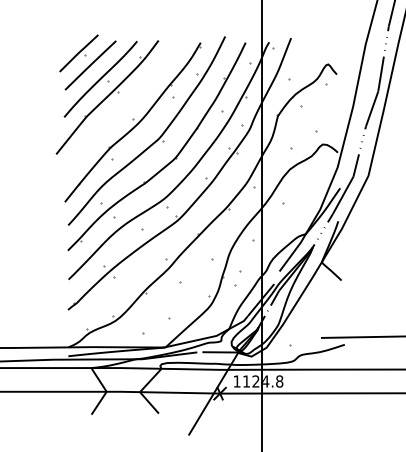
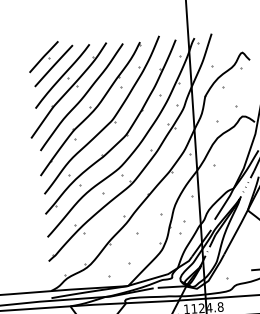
curve: (123, 107) -> (82, 97), added

